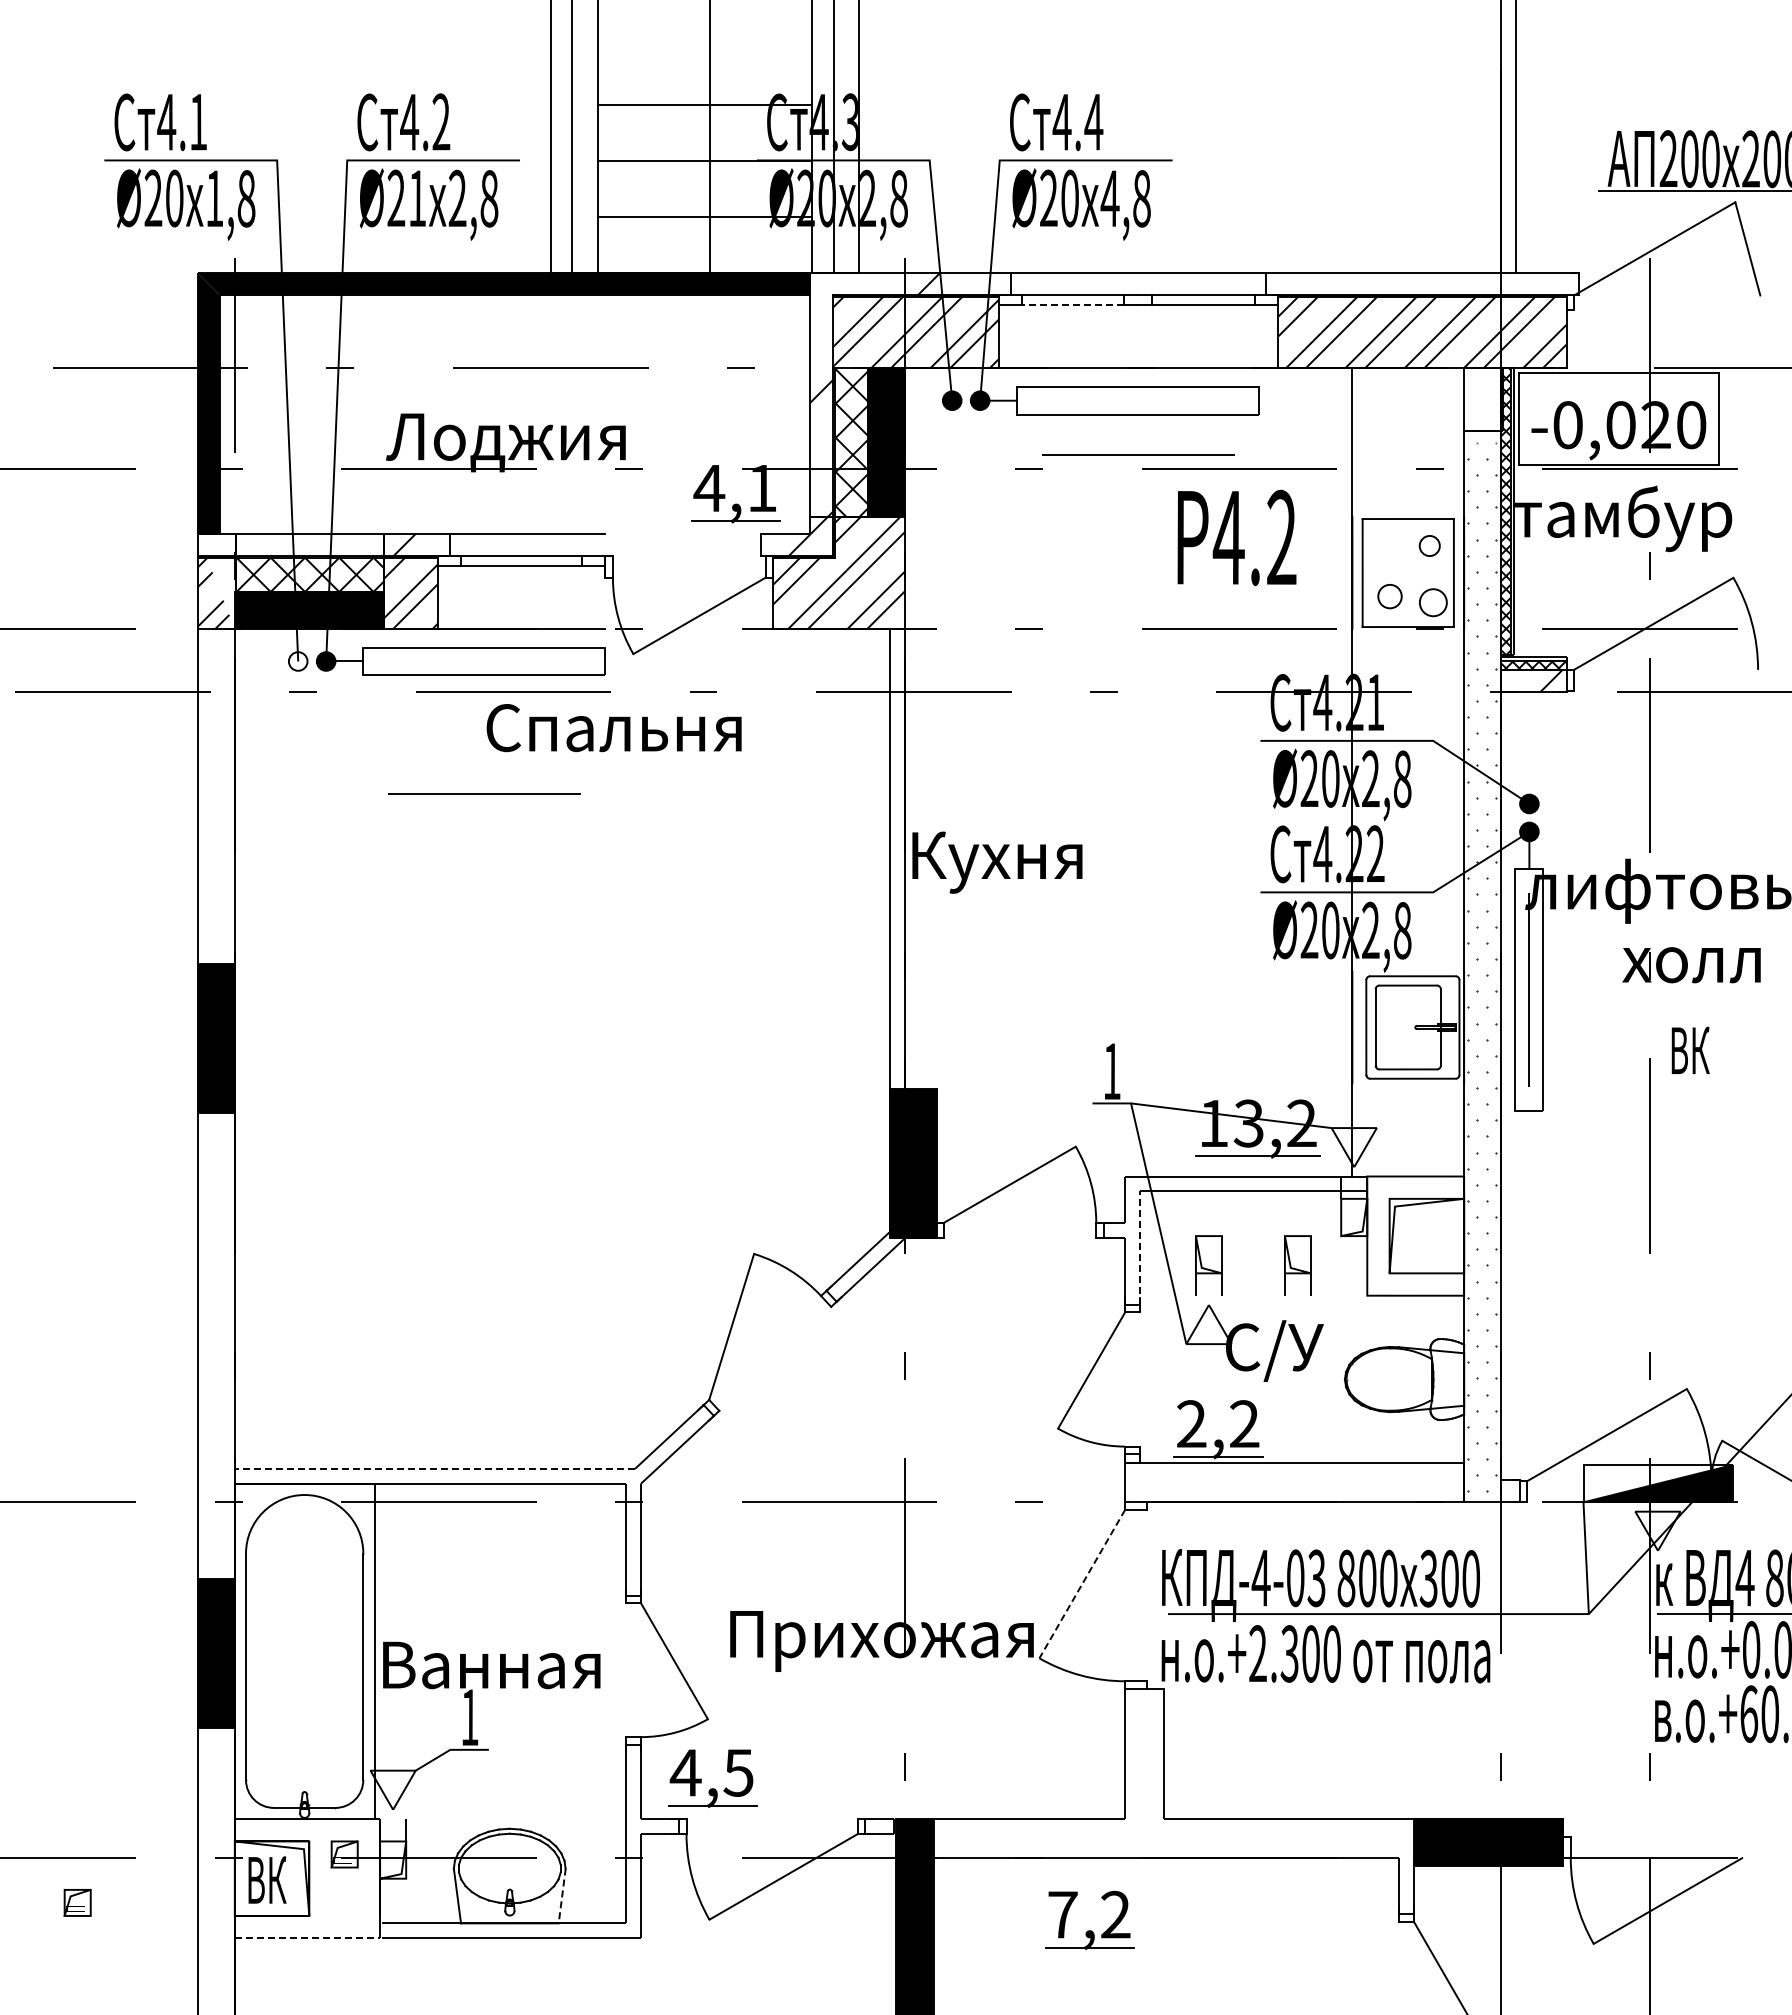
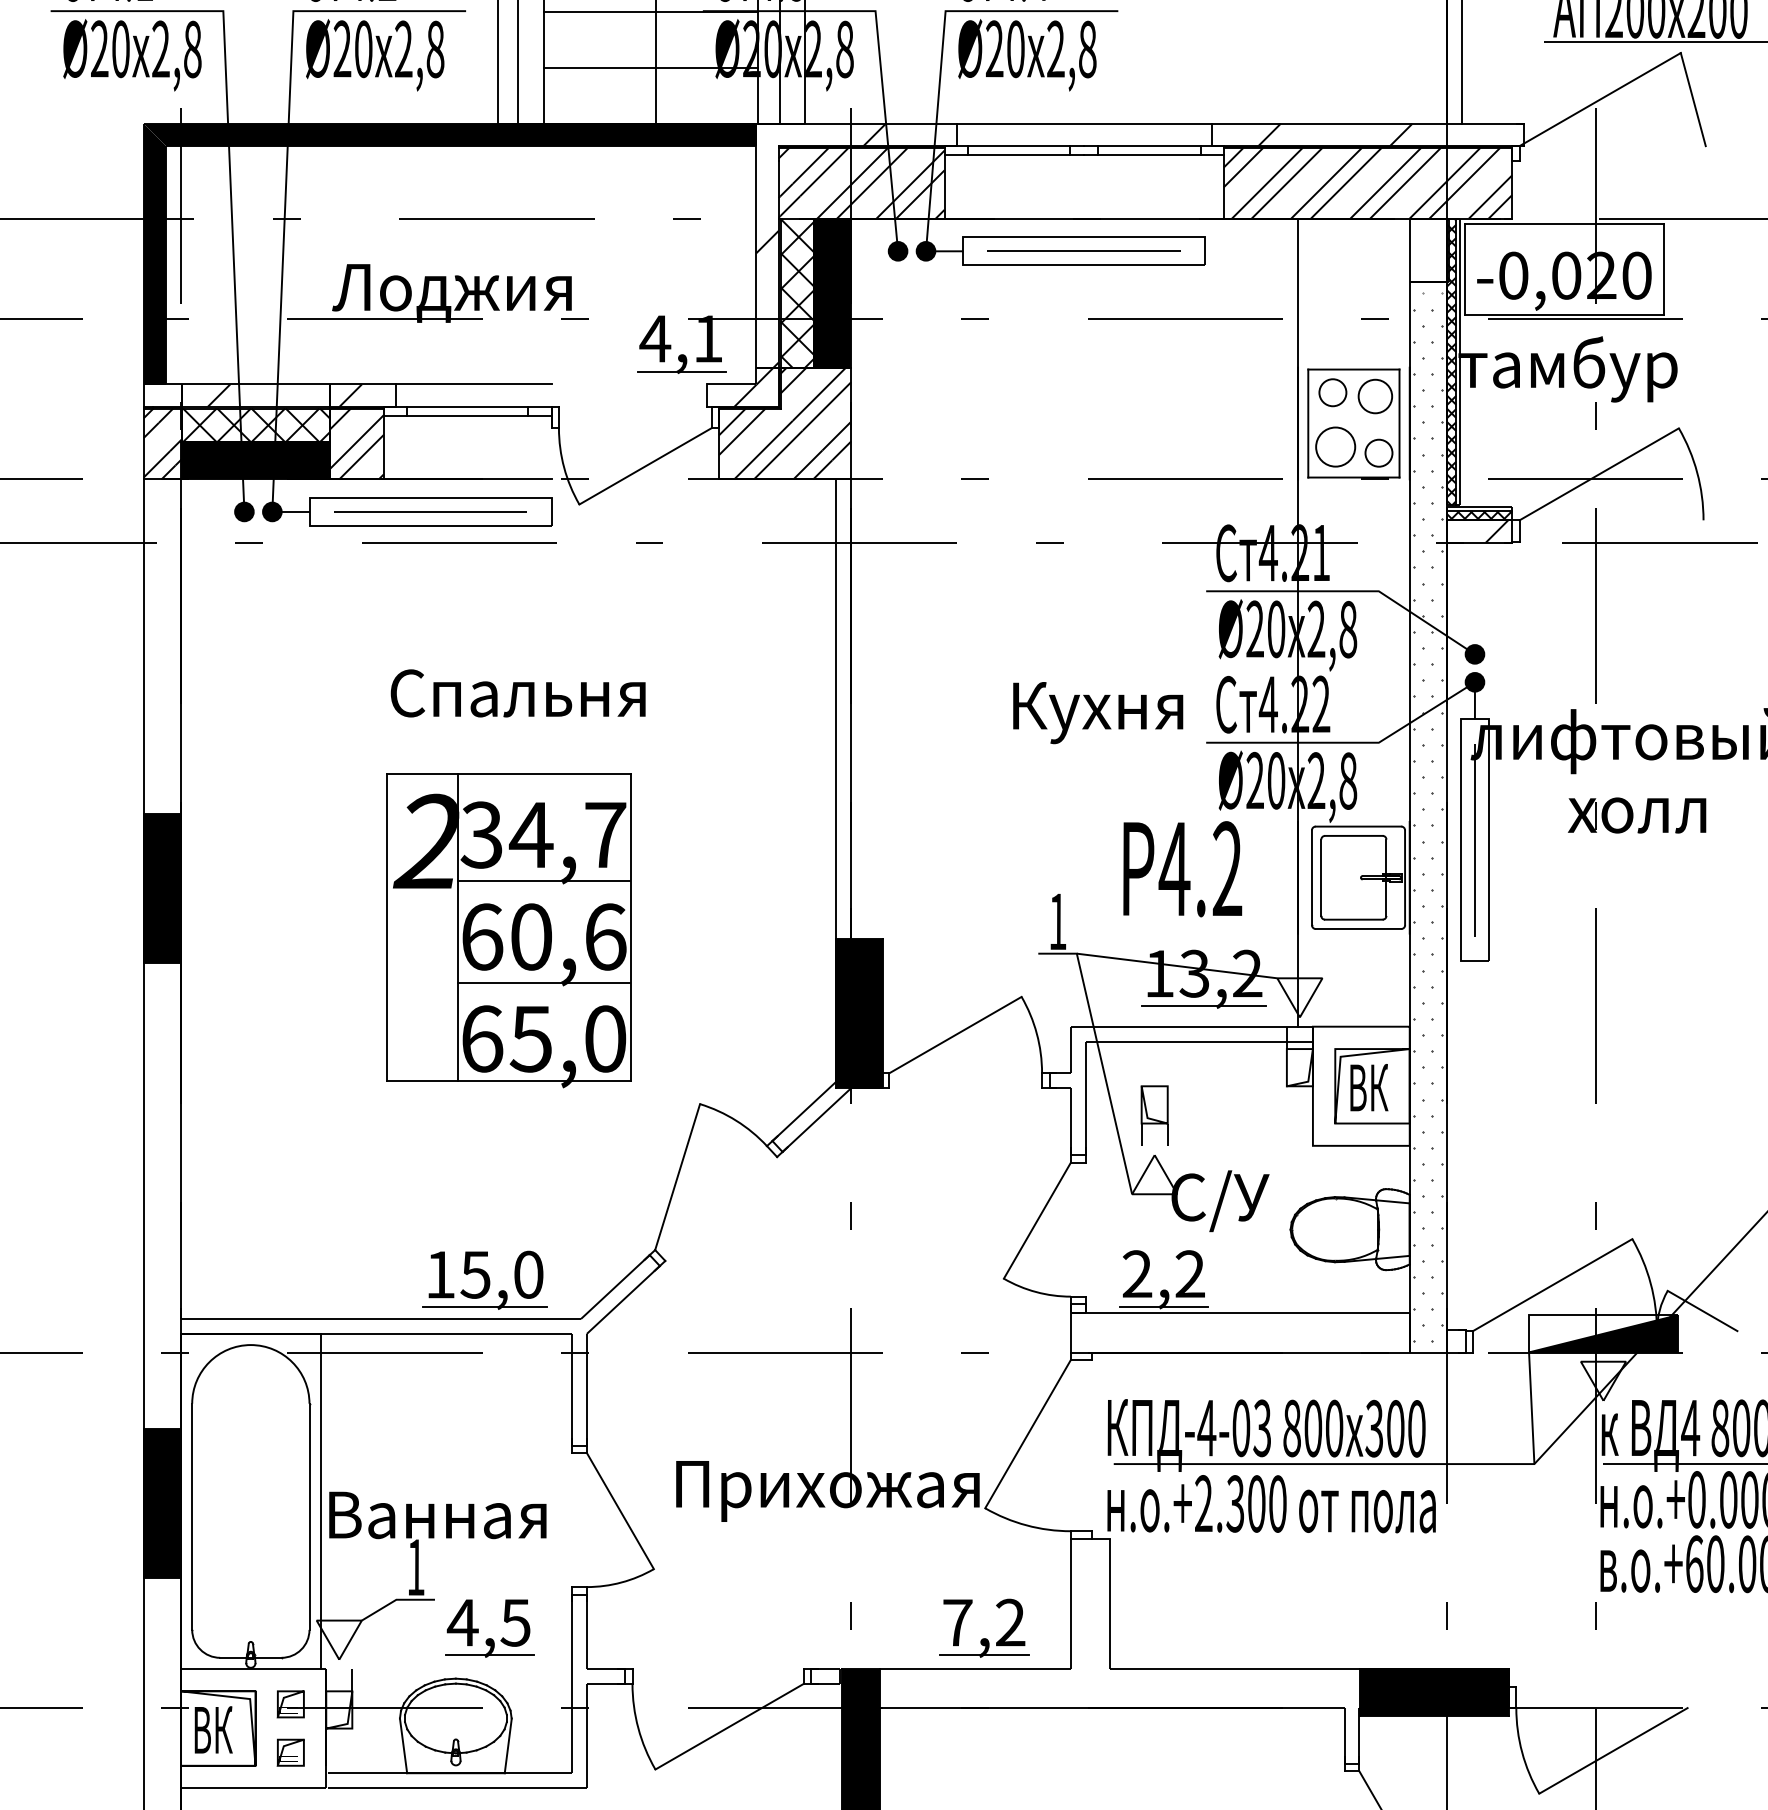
text: (214, 197) -> (160, 48), 1,8 -> 2,8
text: (1109, 197) -> (1055, 48), 4,8 -> 2,8
text: (417, 198) -> (363, 49), Ø21 -> Ø20
hatch: (1445, 284) -> (1391, 135), added
line: (1072, 304) -> (1018, 155), dashed -> solid
line: (1138, 454) -> (1084, 251), moved
text: (1236, 537) -> (1182, 868), moved
circle: (1386, 541) -> (1332, 392), added
hatch: (272, 544) -> (218, 395), added
circle: (1429, 545) -> (1375, 396), size x1.67
hatch: (221, 586) -> (167, 437), added
circle: (1389, 596) -> (1335, 446), size x1.67
fill: (297, 661) -> (243, 511), added
text: (613, 728) -> (517, 693), moved
line: (484, 793) -> (430, 510), moved
text: (997, 862) -> (1098, 712), moved
text: (1690, 1049) -> (1369, 1086), moved
part: (562, 1080) -> (508, 930), added
line: (1140, 1248) -> (1086, 1098), dashed -> solid
part: (1297, 1265) -> (1243, 1115), removed
part: (538, 1429) -> (484, 1279), added
line: (434, 1468) -> (380, 1318), dashed -> solid
line: (1082, 1584) -> (1028, 1434), dashed -> solid
part: (712, 1788) -> (489, 1638), moved
line: (562, 1896) -> (508, 1746), dashed -> solid
part: (77, 1902) -> (290, 1752), moved
part: (1089, 1930) -> (984, 1638), moved
line: (307, 1938) -> (253, 1788), dashed -> solid

